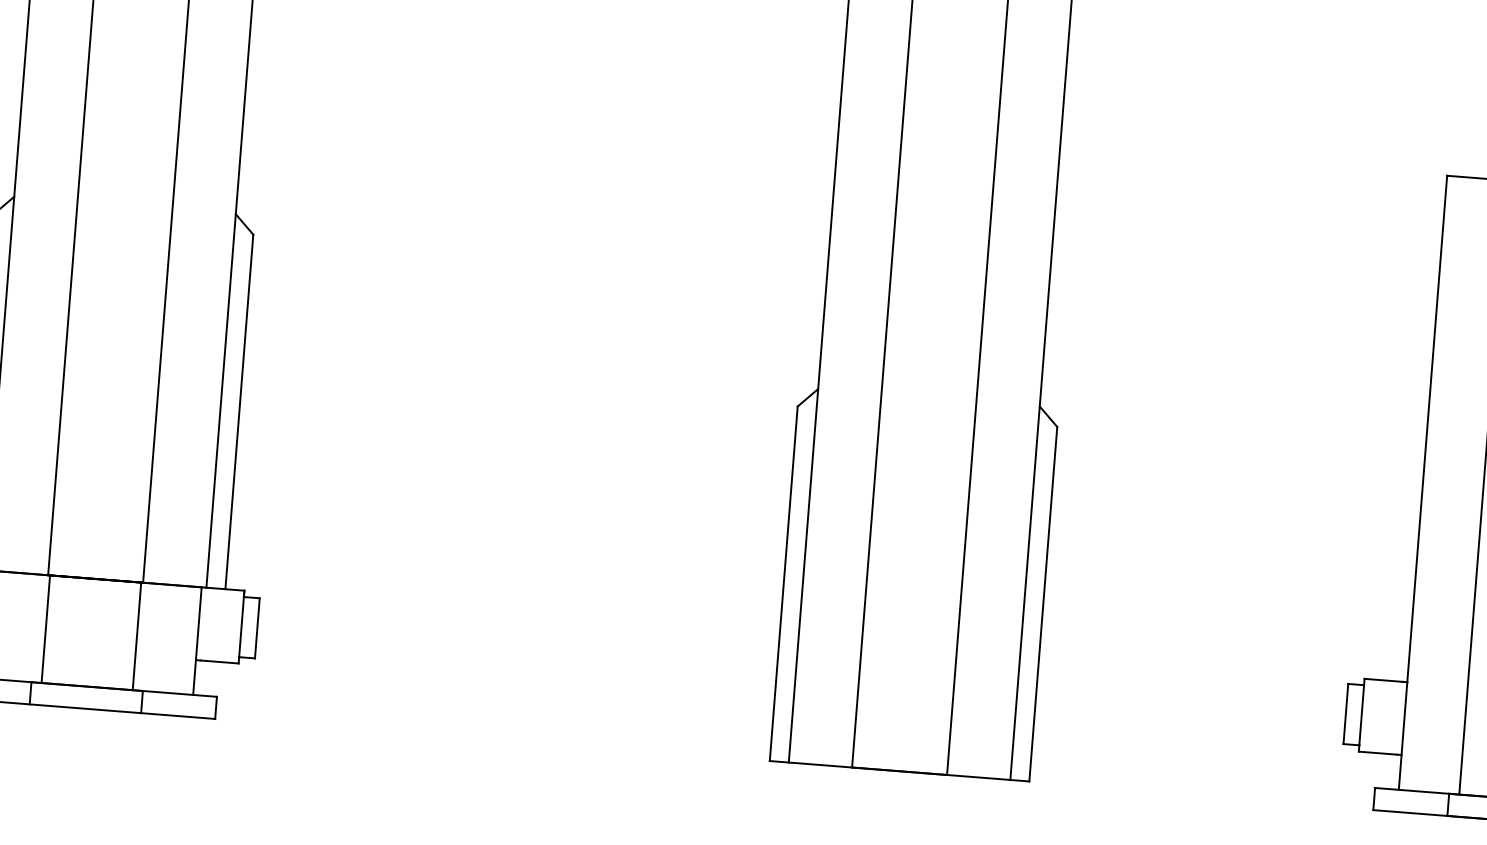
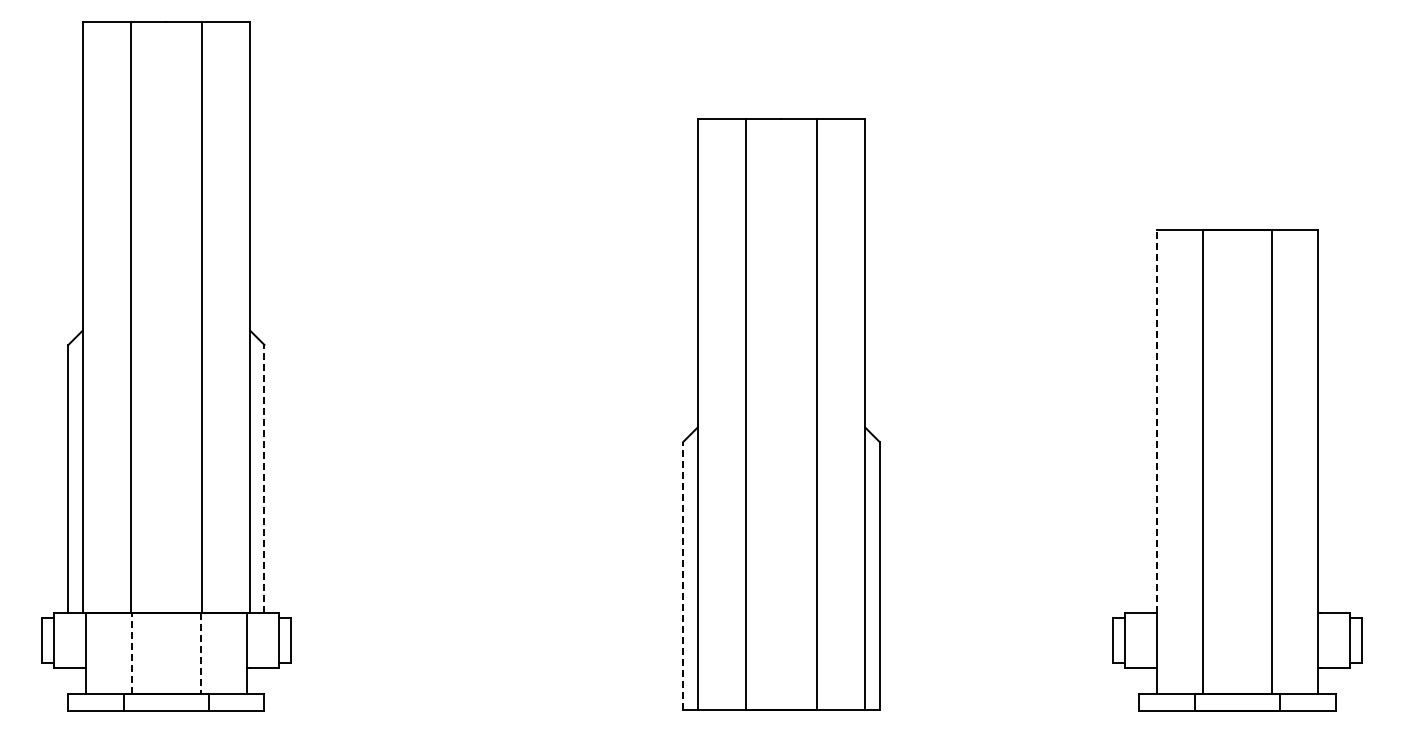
line: (239, 411) -> (264, 478), solid -> dashed
line: (1427, 429) -> (1157, 421), solid -> dashed
line: (783, 583) -> (683, 575), solid -> dashed
line: (46, 629) -> (132, 653), solid -> dashed
line: (136, 636) -> (200, 653), solid -> dashed

